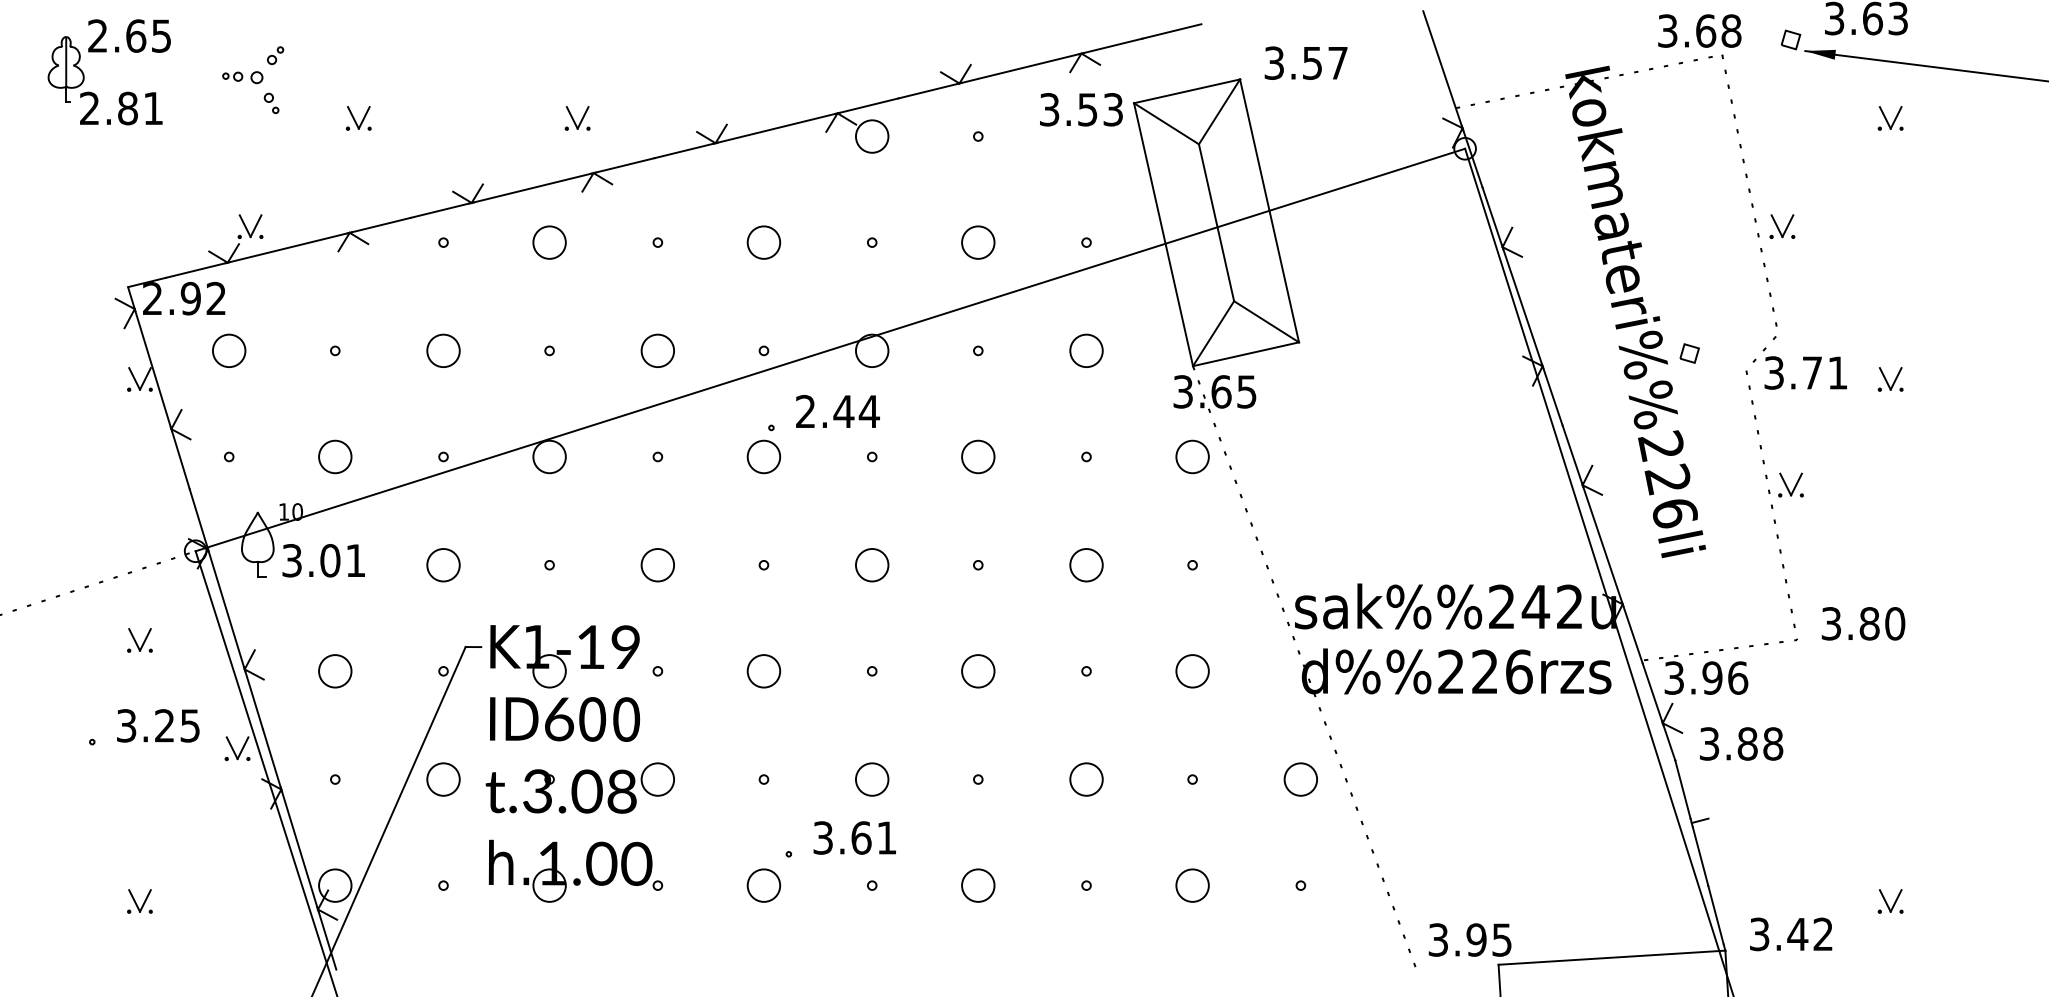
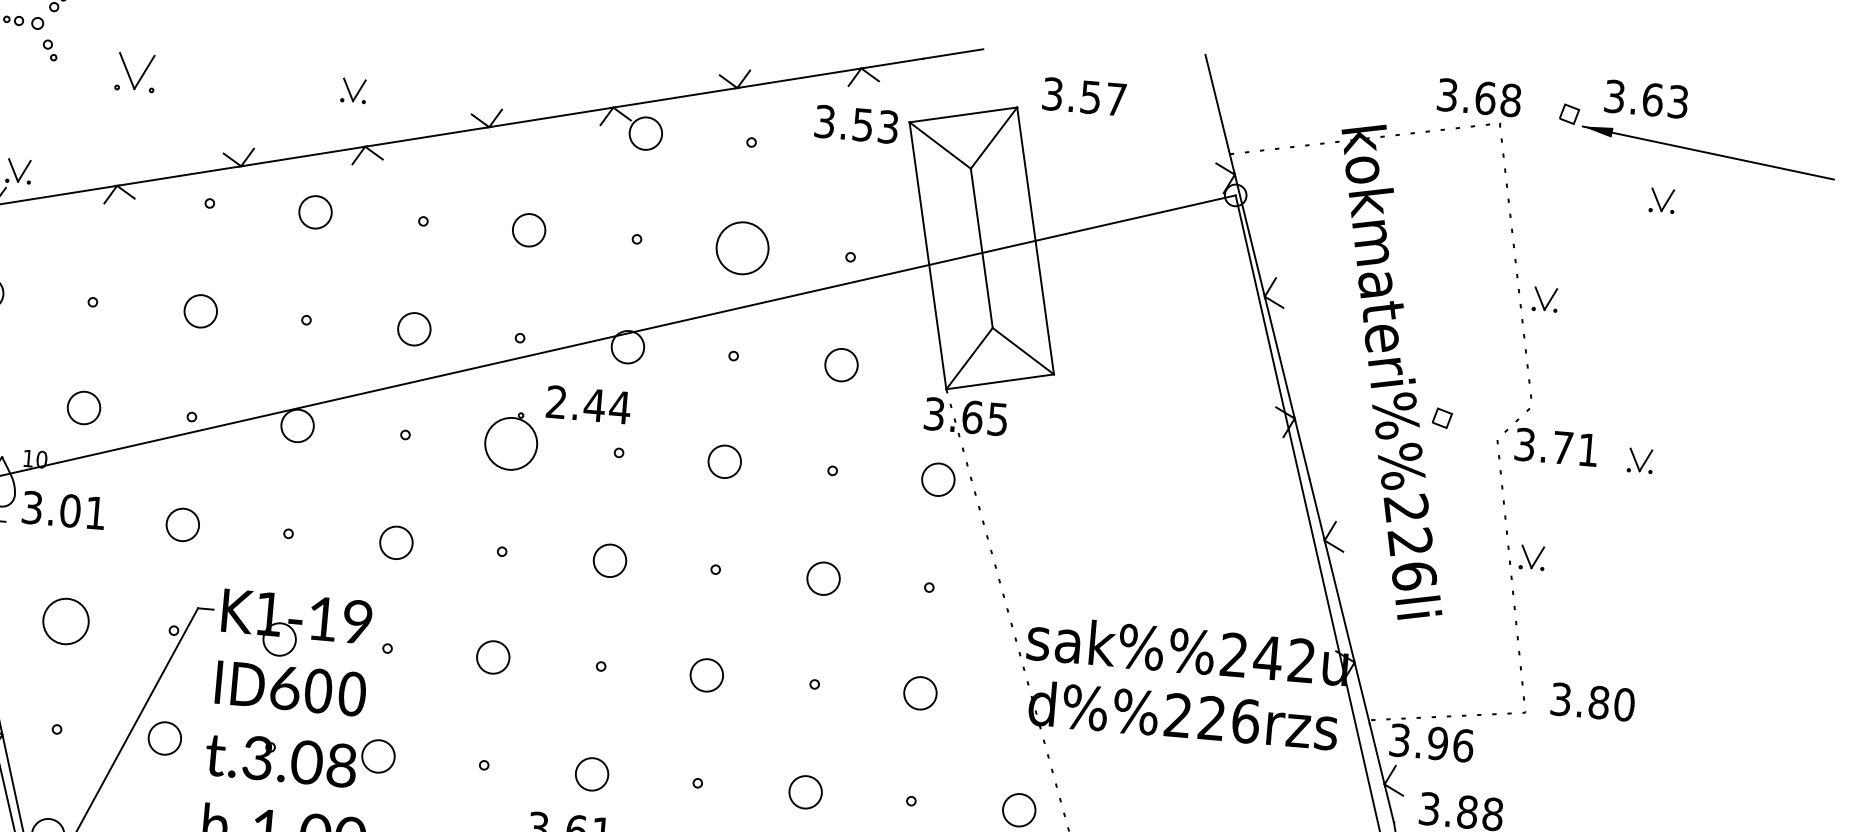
part: (358, 118) -> (135, 72), size x1.6
circle: (978, 242) -> (742, 248), size x1.6
circle: (763, 456) -> (510, 443), size x1.6
circle: (335, 671) -> (66, 621), size x1.4

